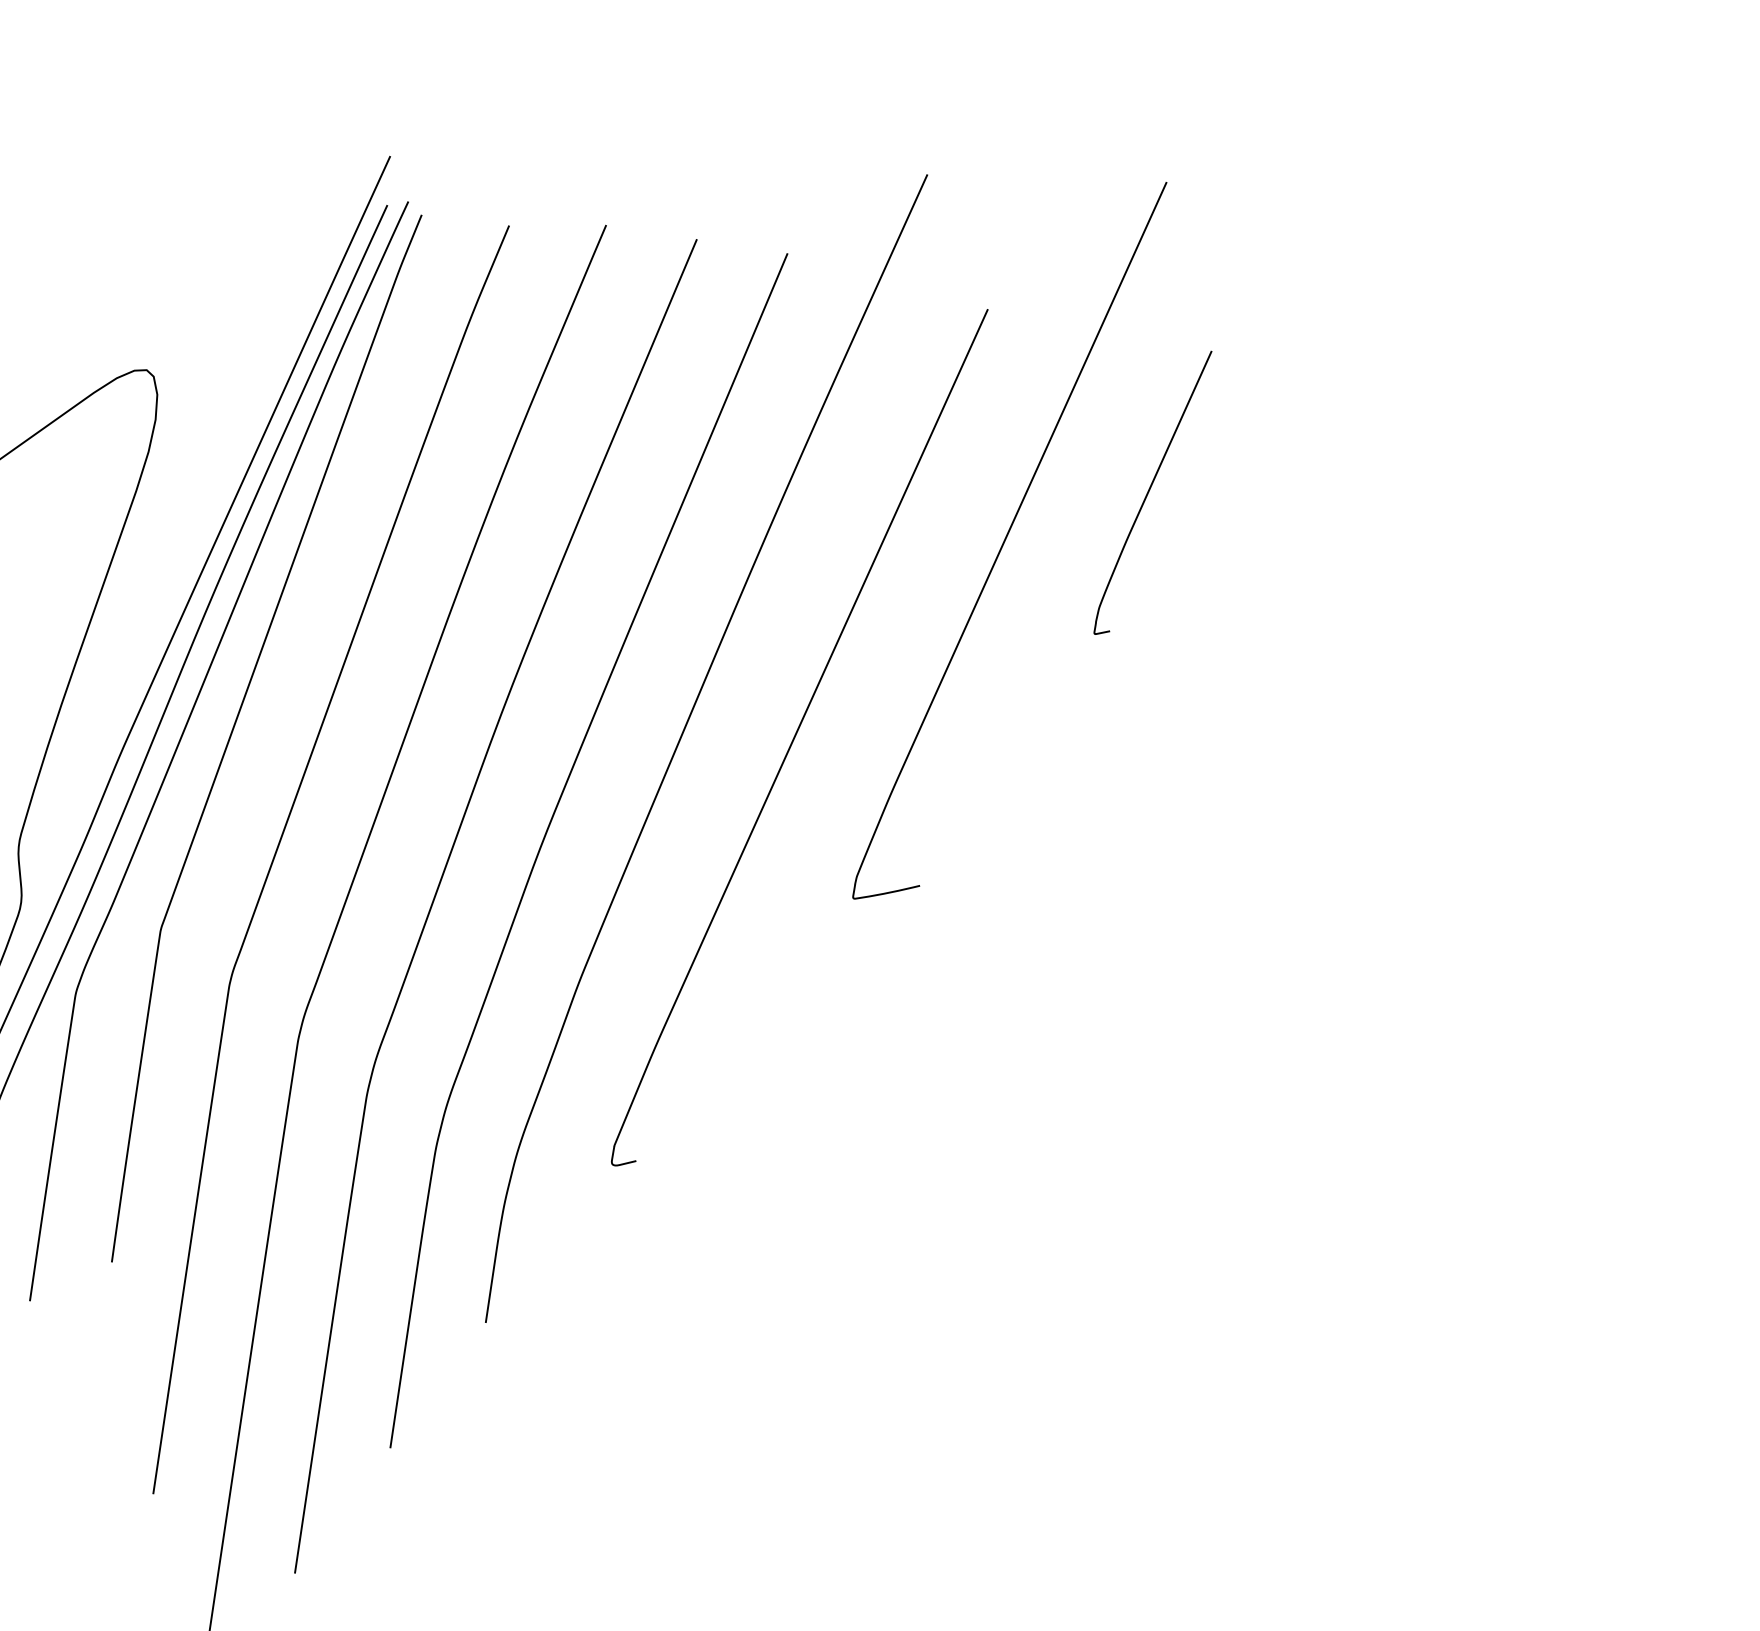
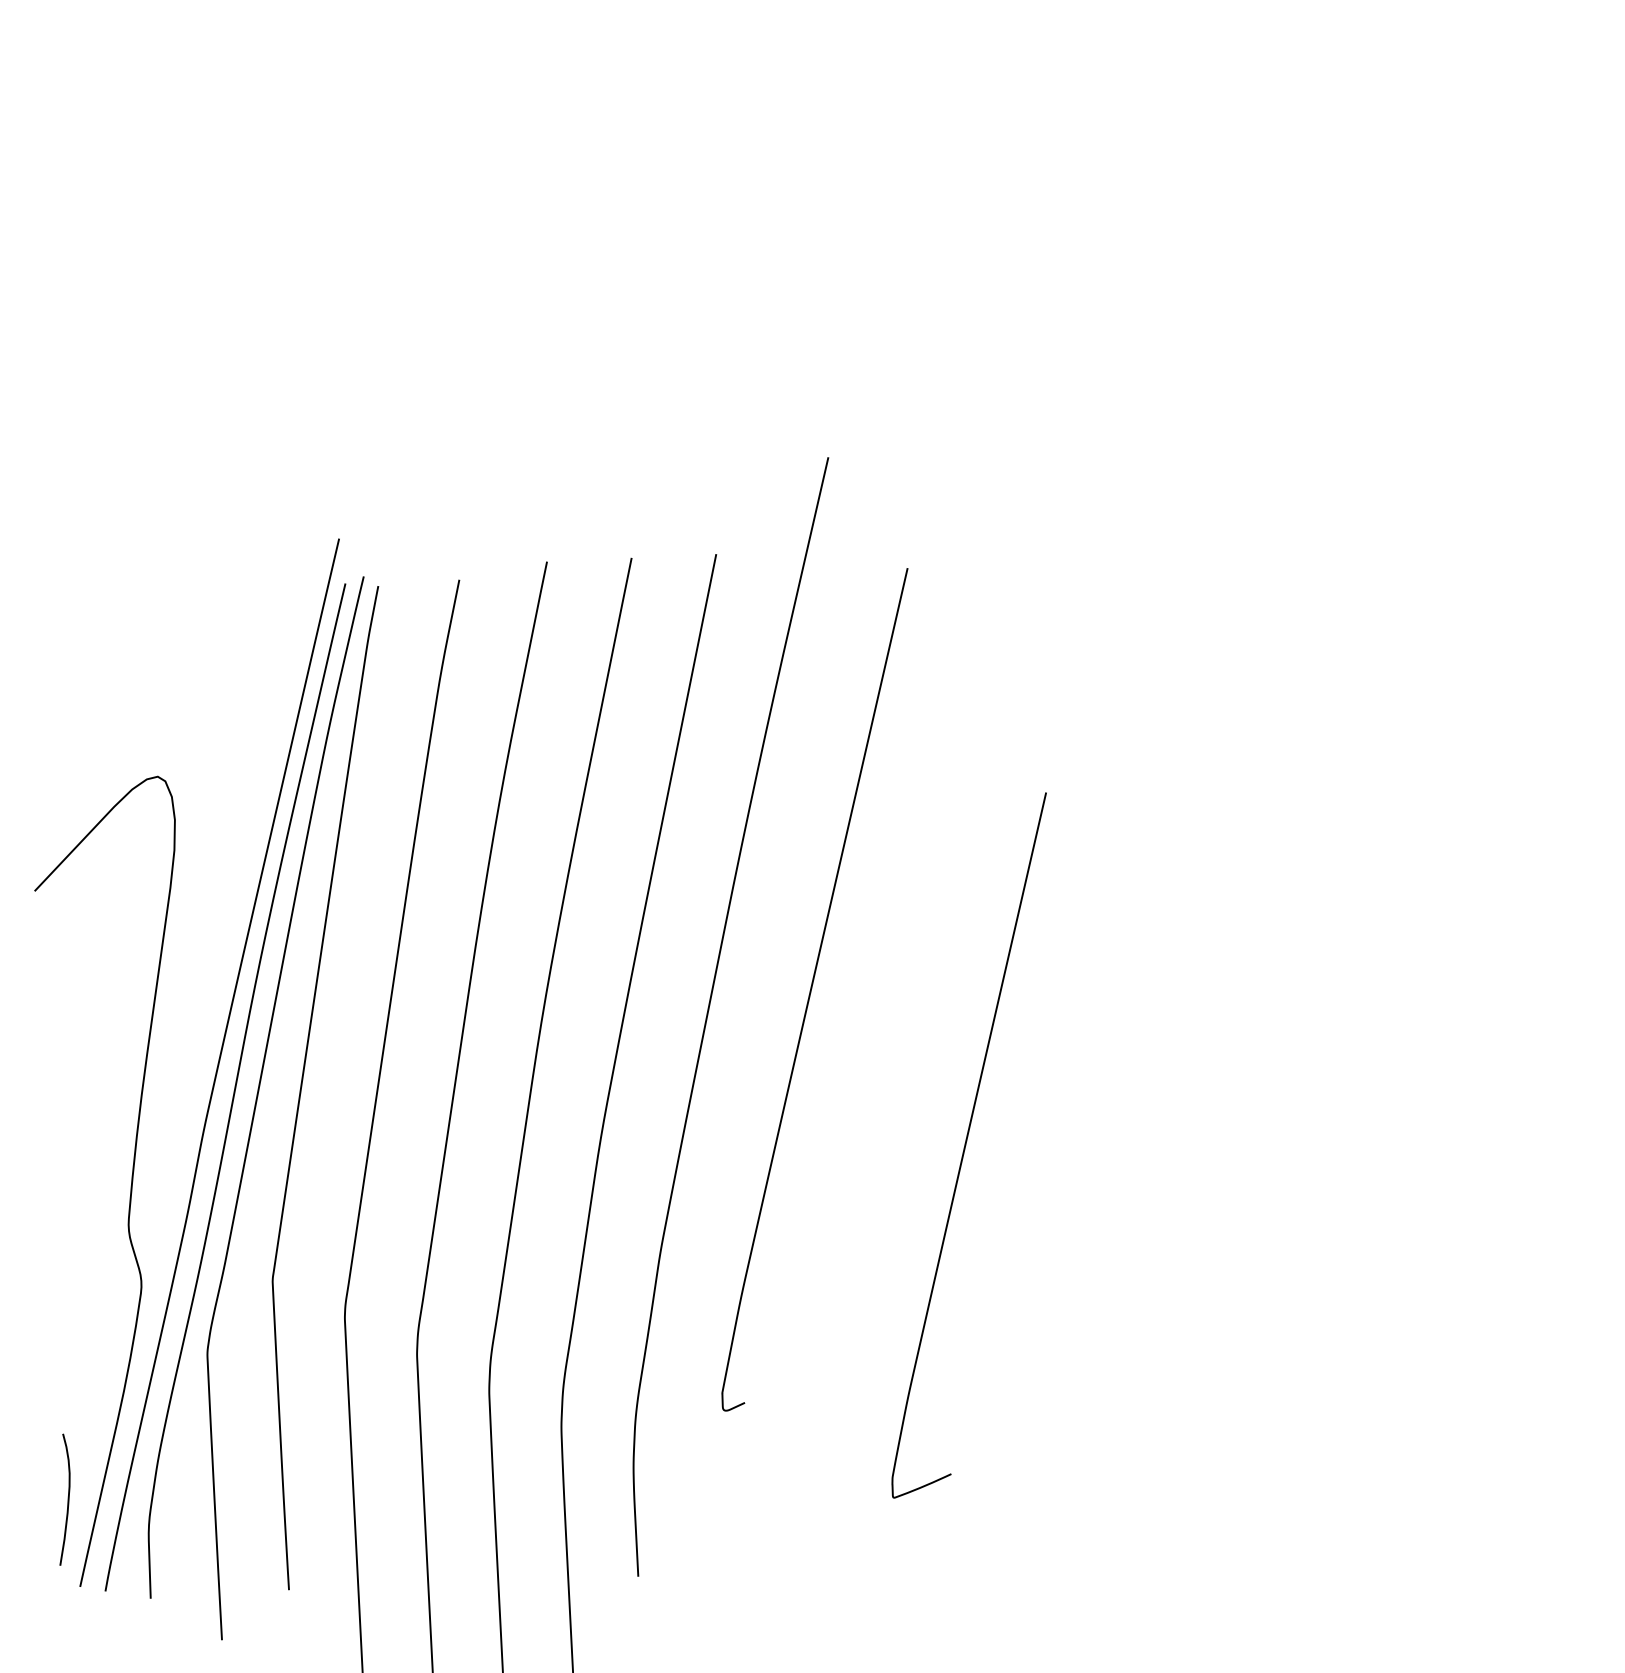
curve: (1150, 491) -> (1087, 703), removed
curve: (1006, 539) -> (966, 1145), moved

